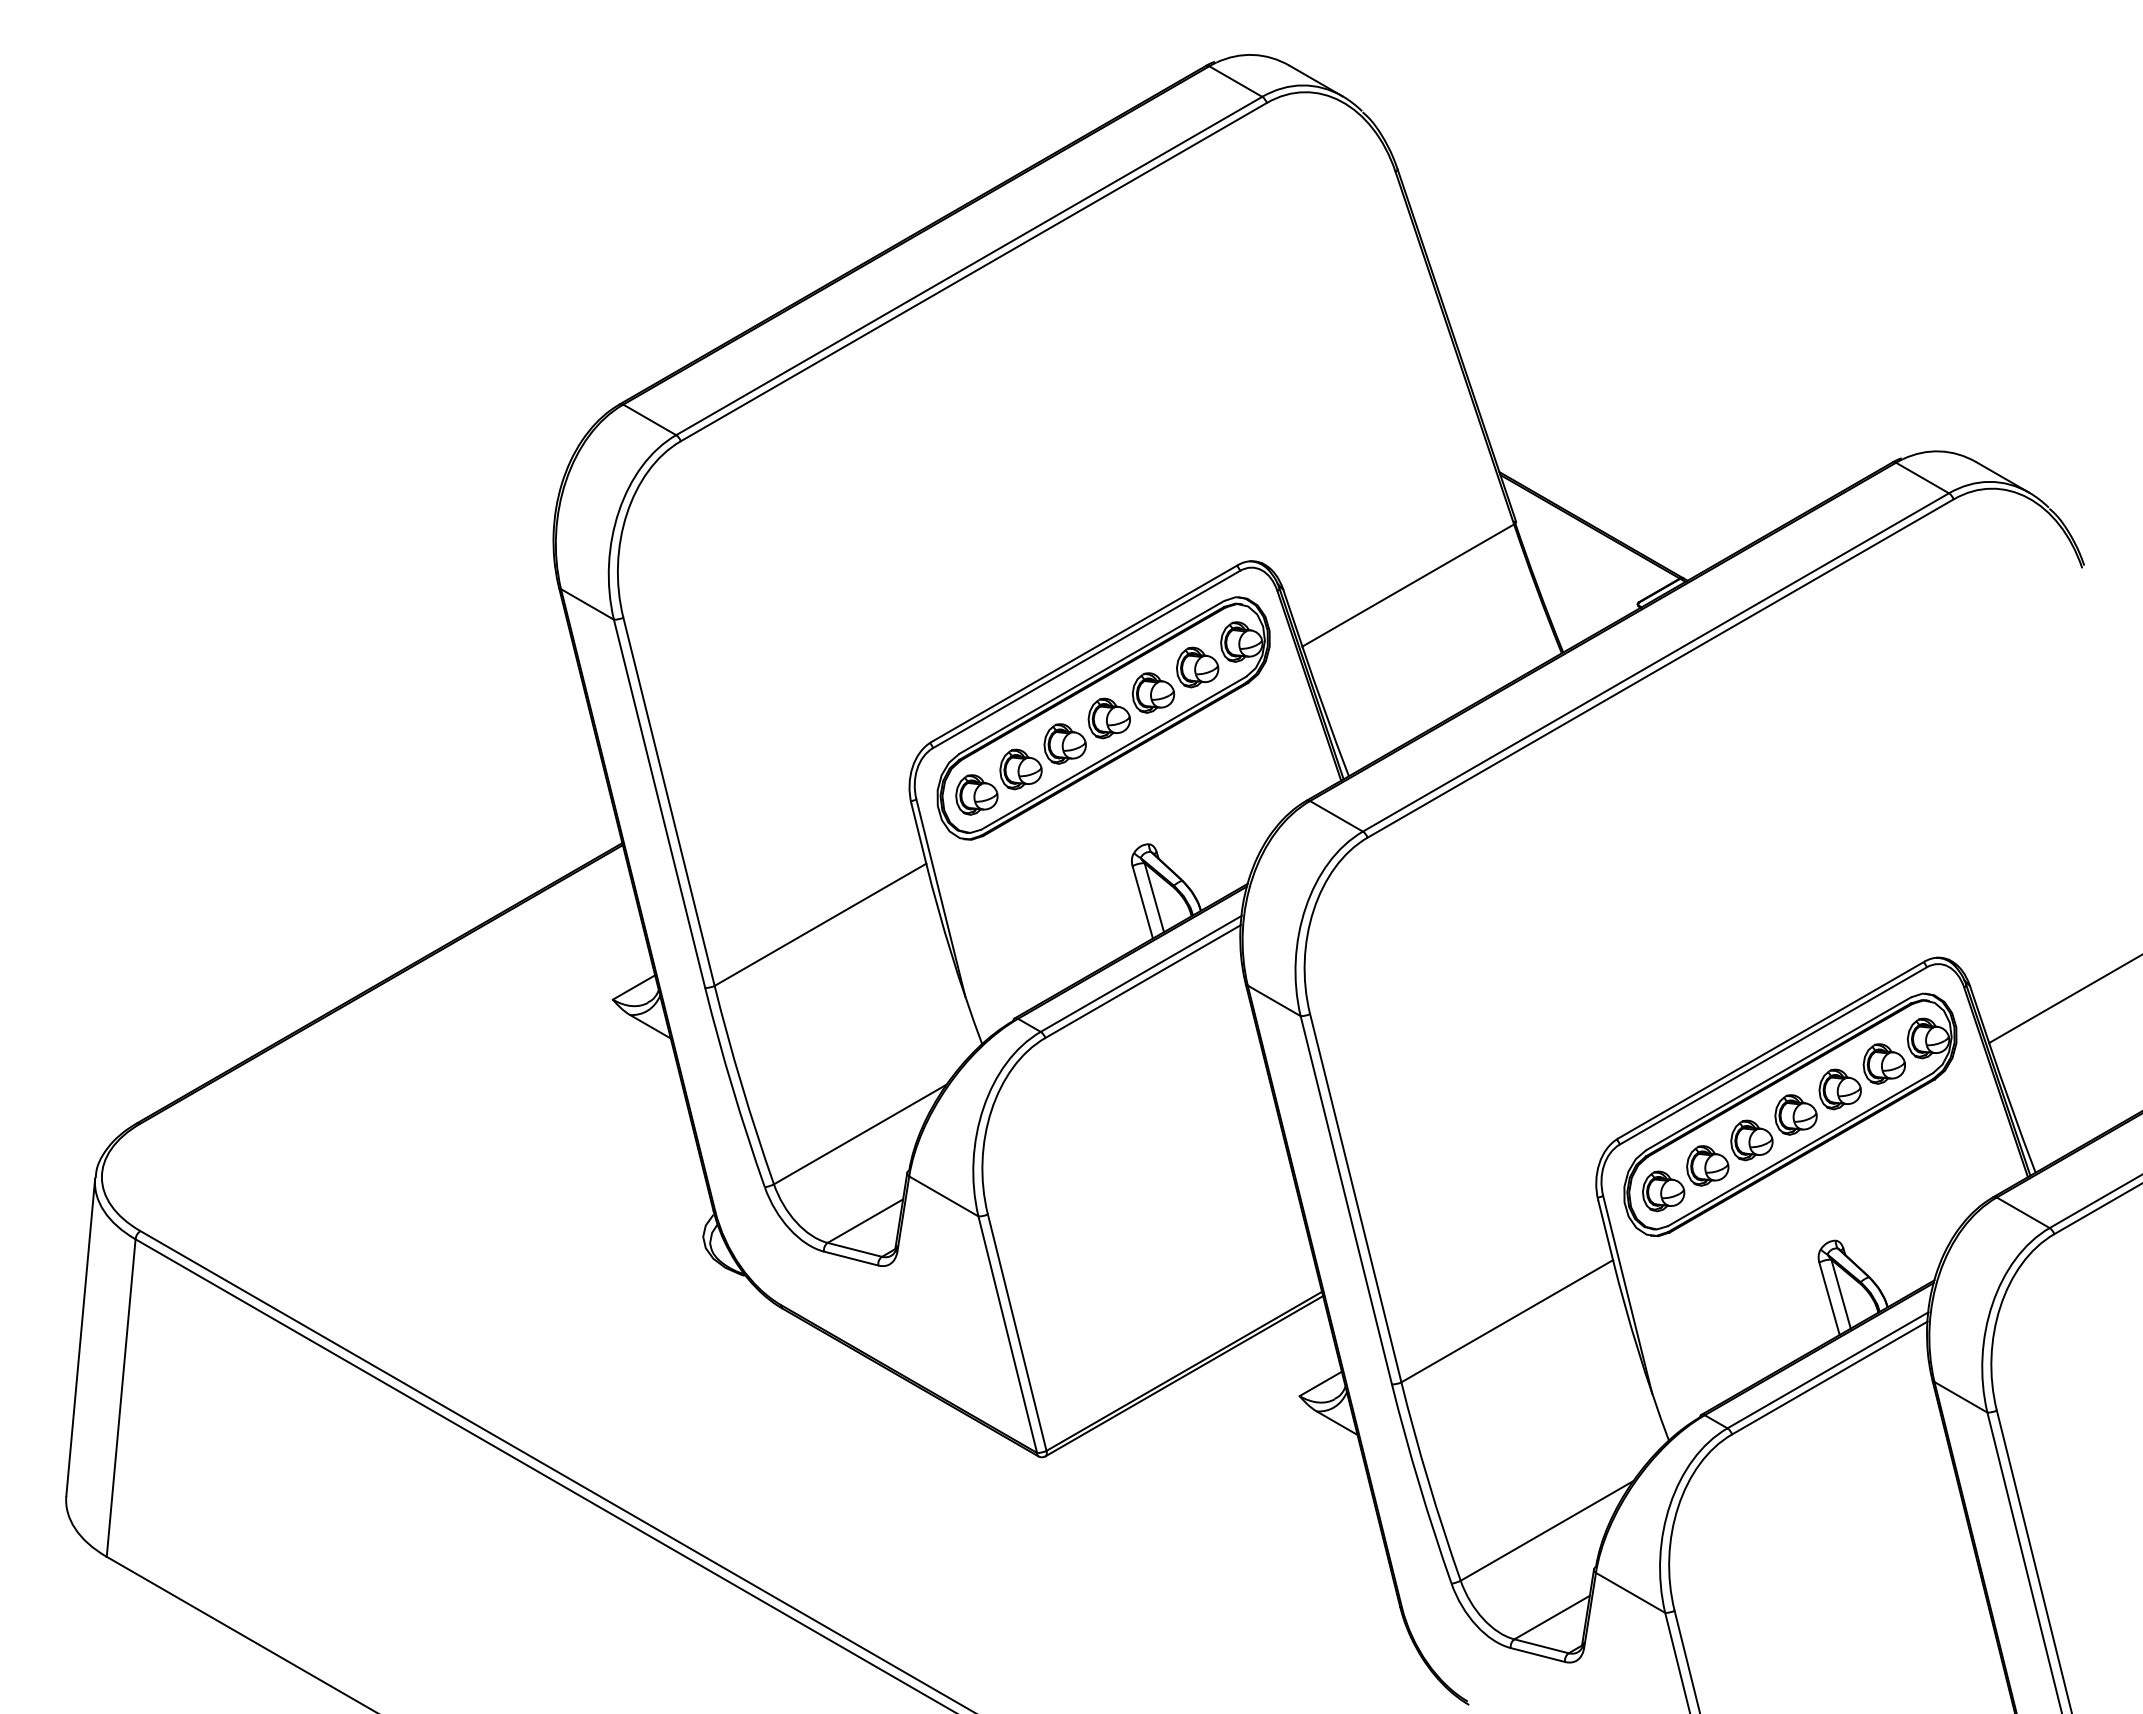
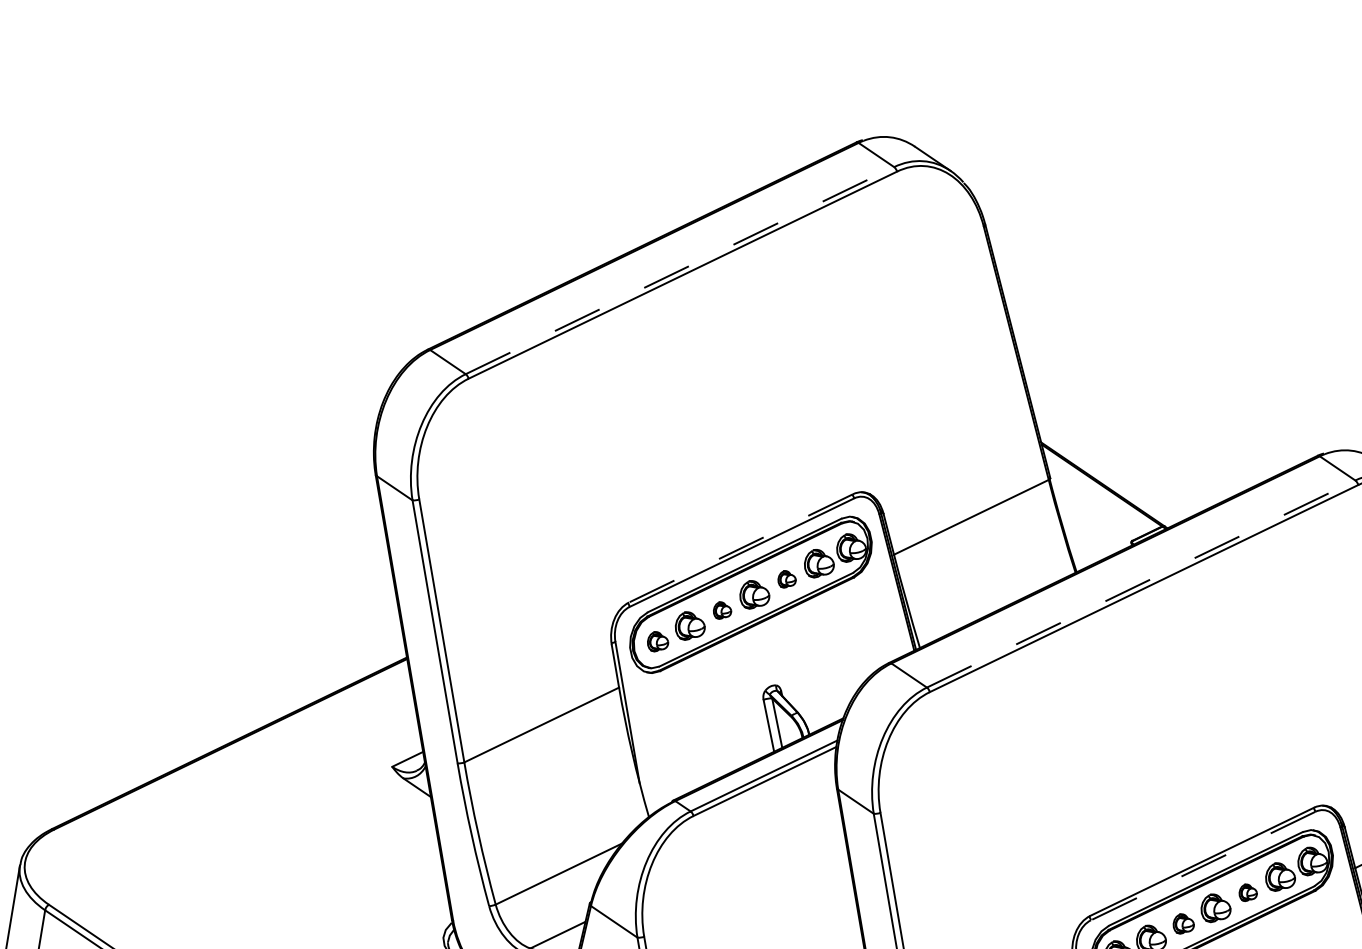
line: (969, 265) -> (680, 270), solid -> dashed
line: (1084, 653) -> (740, 548), solid -> dashed
line: (1656, 662) -> (1141, 584), solid -> dashed
part: (1153, 692) -> (787, 579), size x0.6
part: (1064, 743) -> (722, 610), size x0.6
part: (976, 794) -> (657, 641), size x0.7
line: (1772, 1056) -> (1202, 866), solid -> dashed
part: (1839, 1089) -> (1247, 892), size x0.6
part: (1751, 1140) -> (1183, 924), size x0.7

